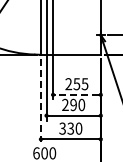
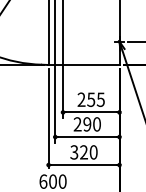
line: (76, 94) -> (90, 111), dashed -> solid
line: (40, 100) -> (48, 119), dashed -> solid
text: (70, 129) -> (83, 153), 330 -> 320

